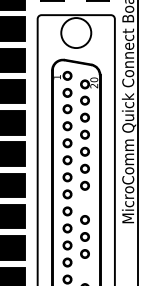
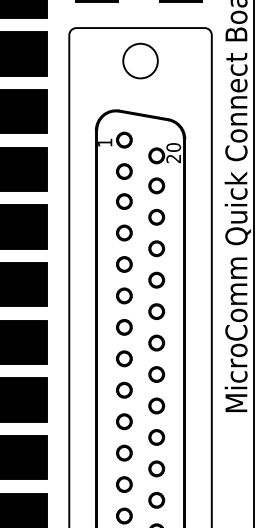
circle: (75, 32) -> (139, 60), size x0.62
part: (84, 202) -> (155, 373), added
part: (84, 270) -> (155, 499), added

